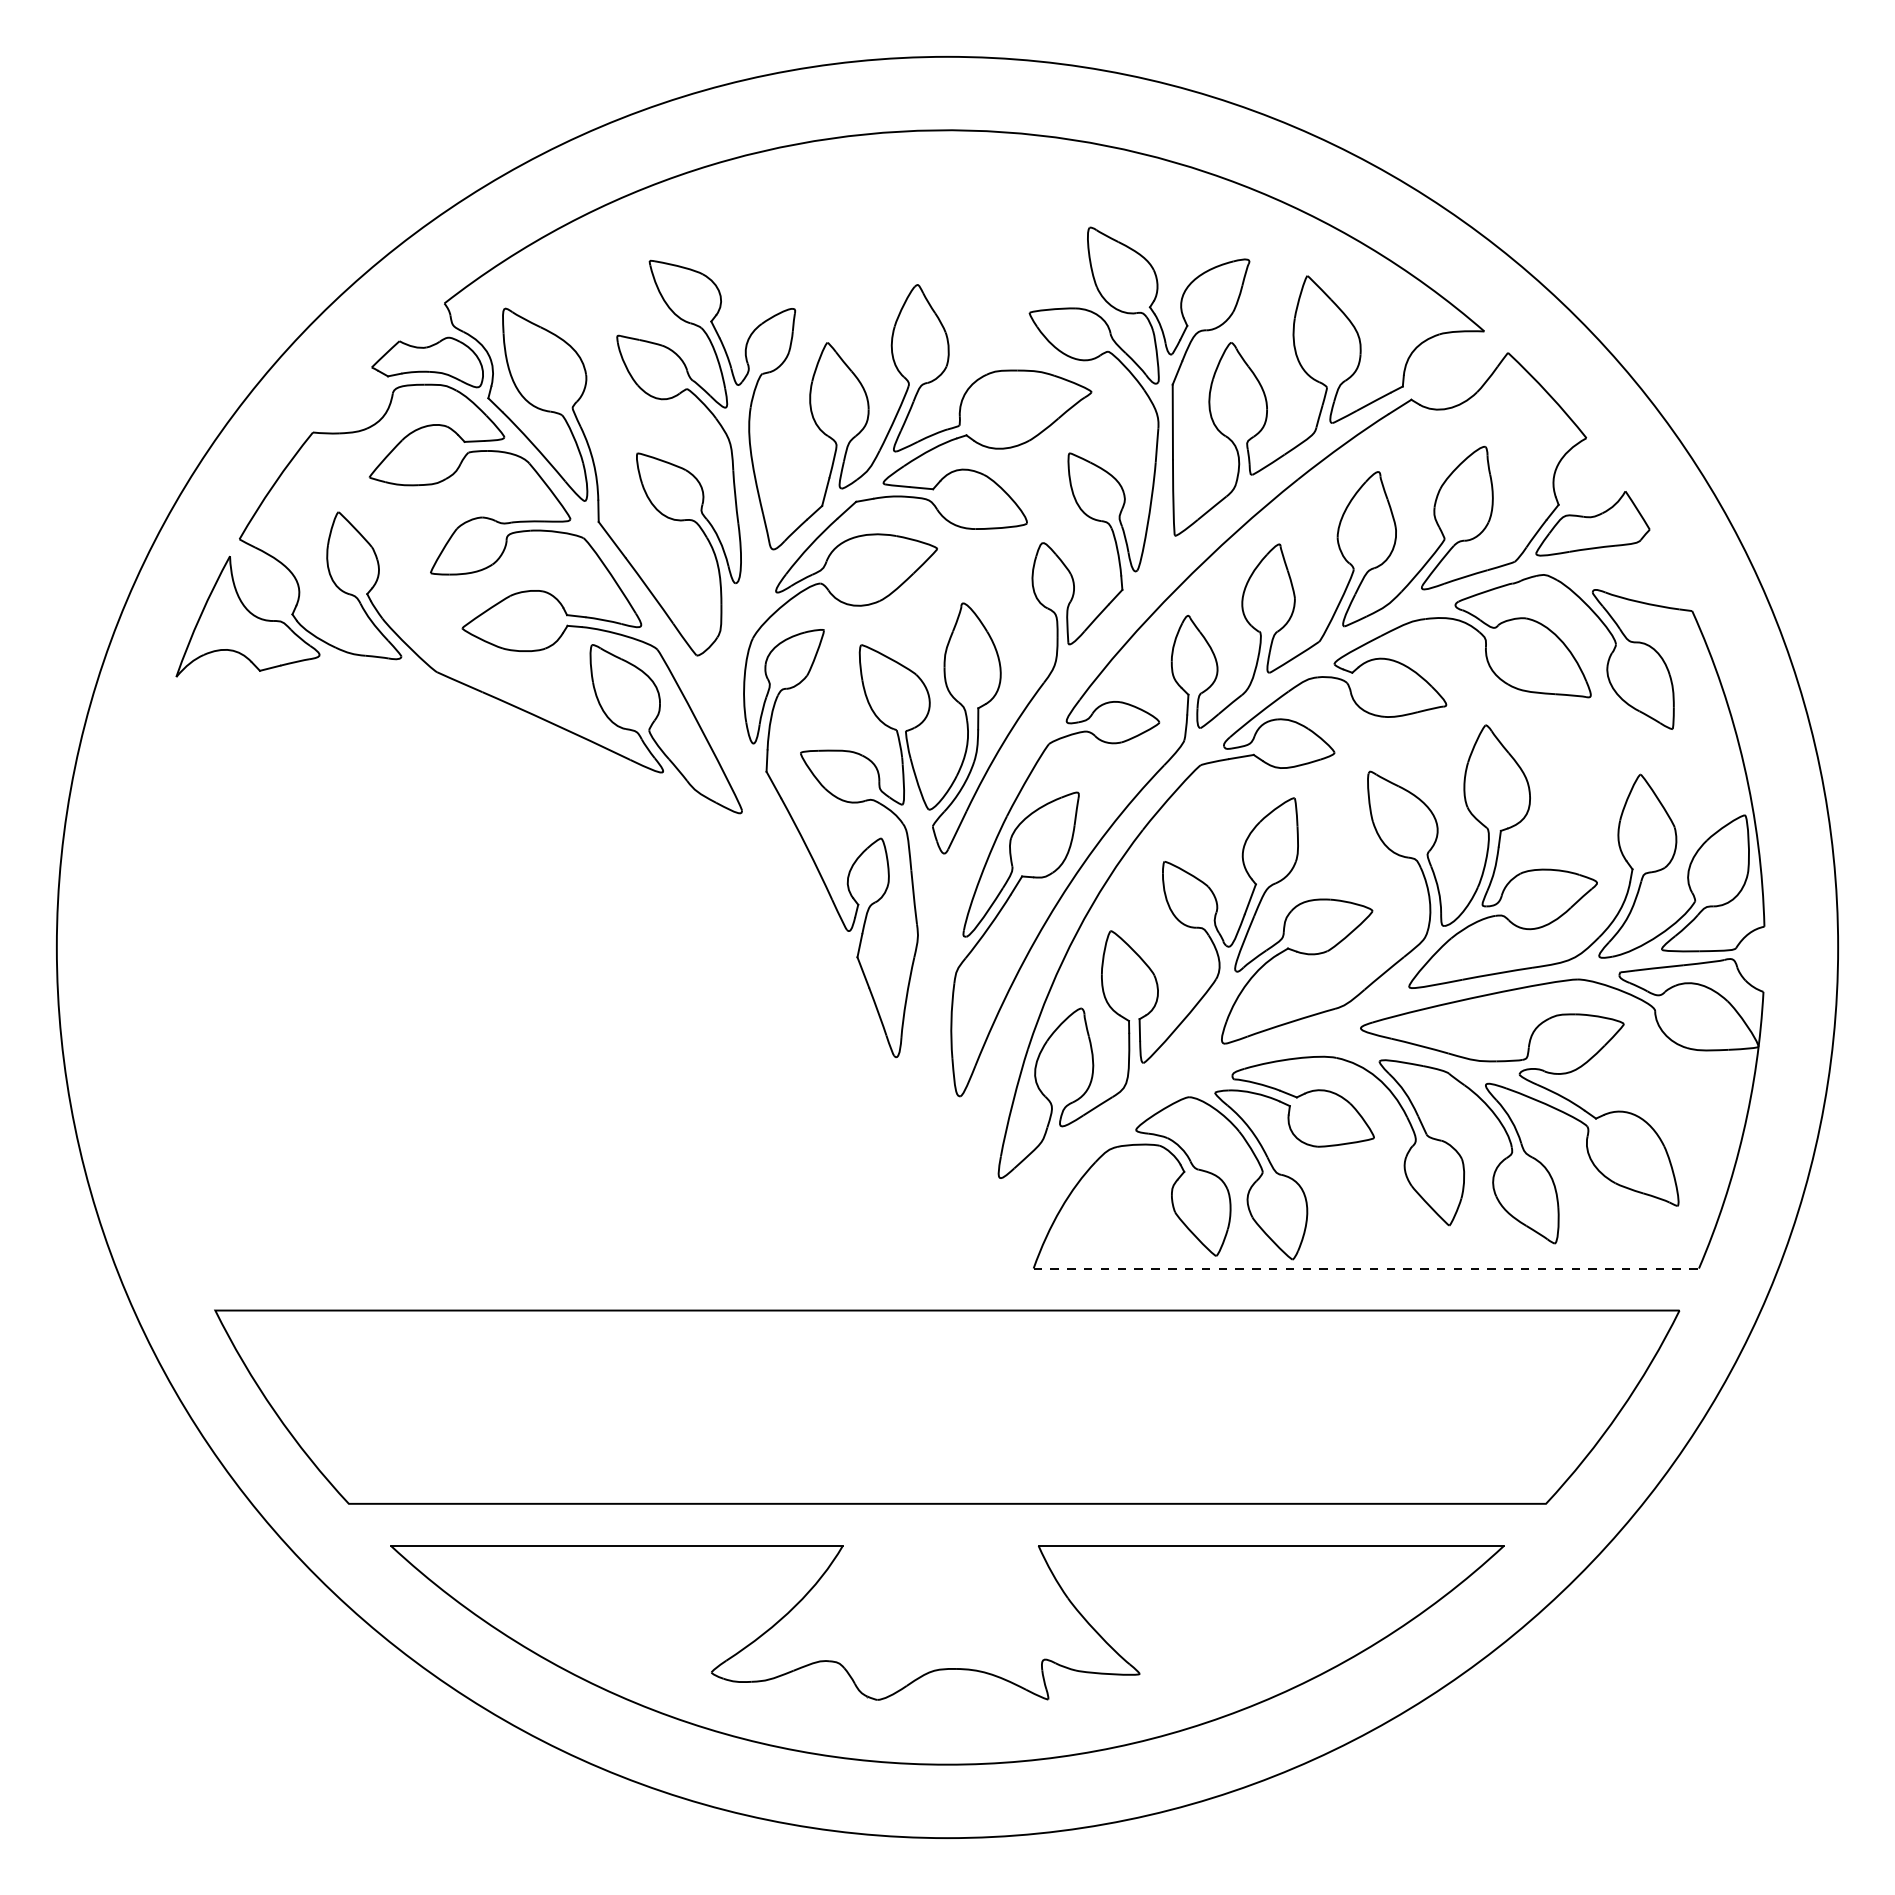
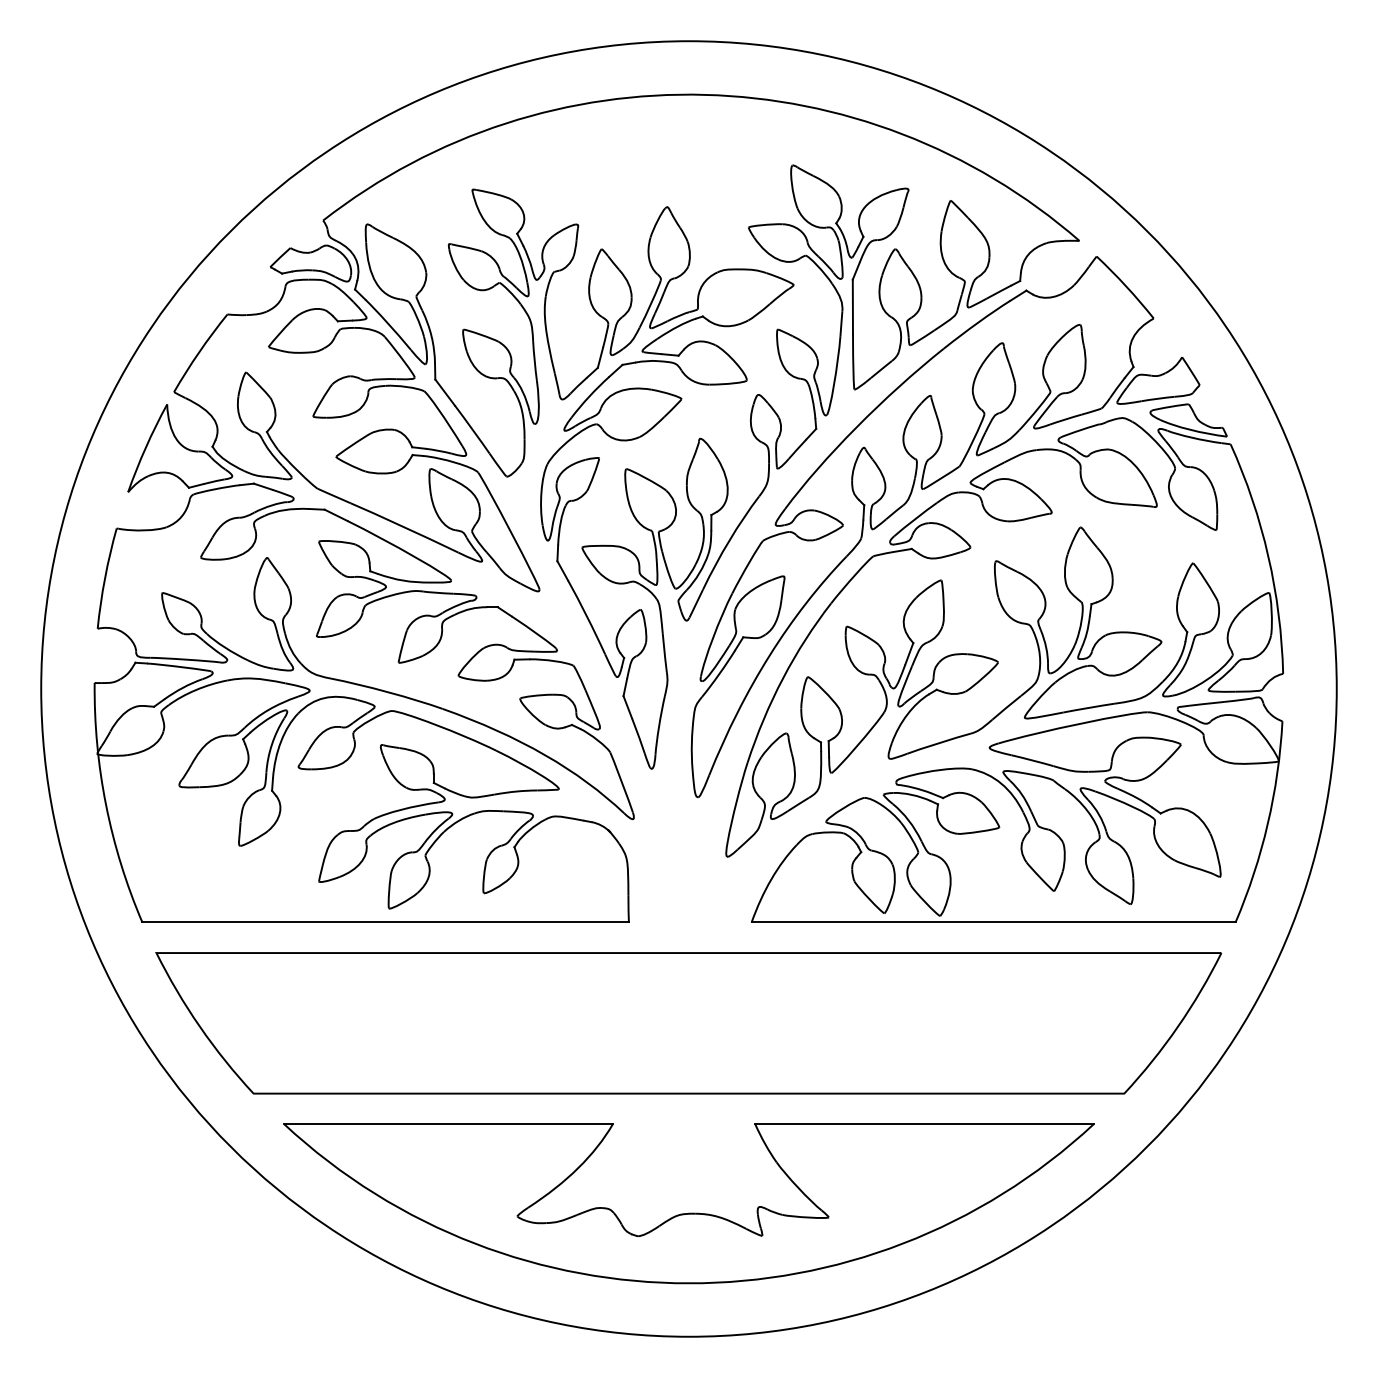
part: (1634, 578) -> (1188, 420), added
part: (500, 966) -> (363, 702), added
line: (1366, 1268) -> (993, 922), dashed -> solid

